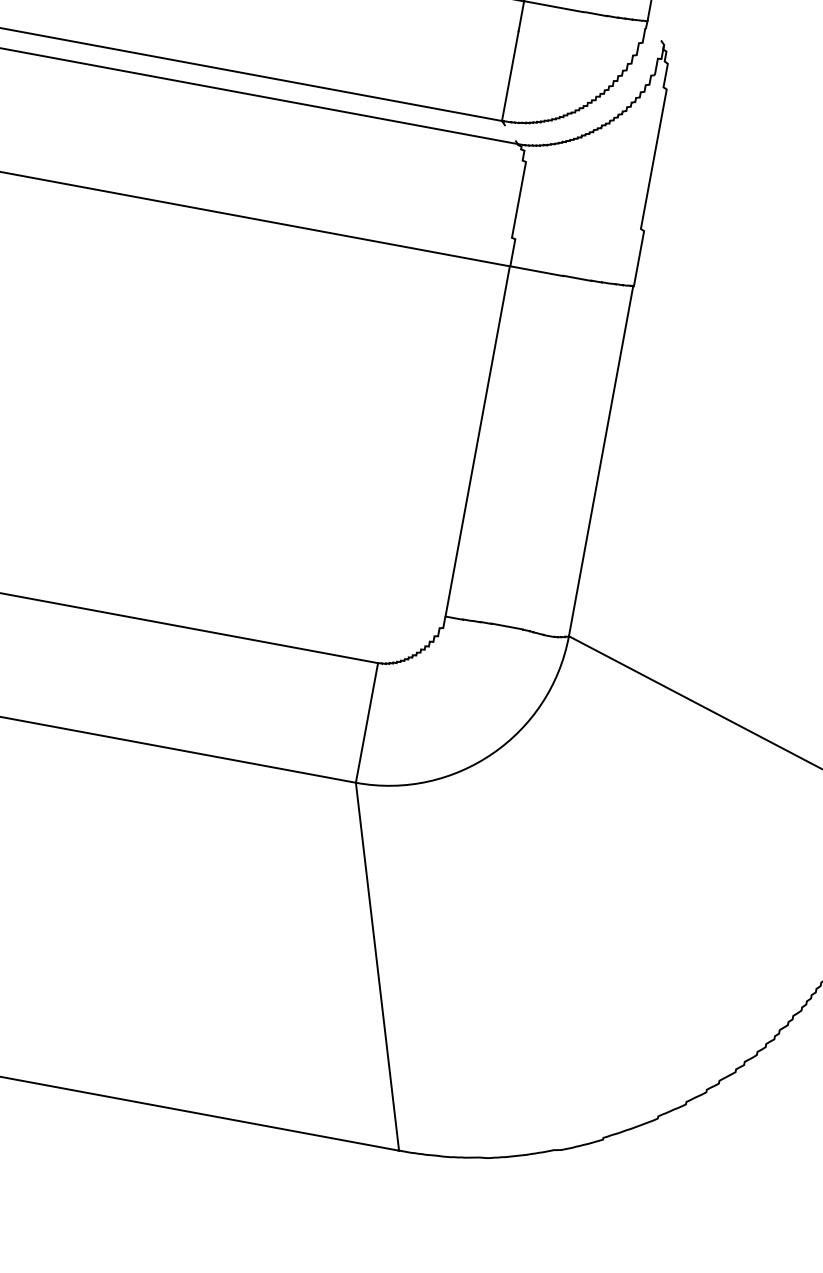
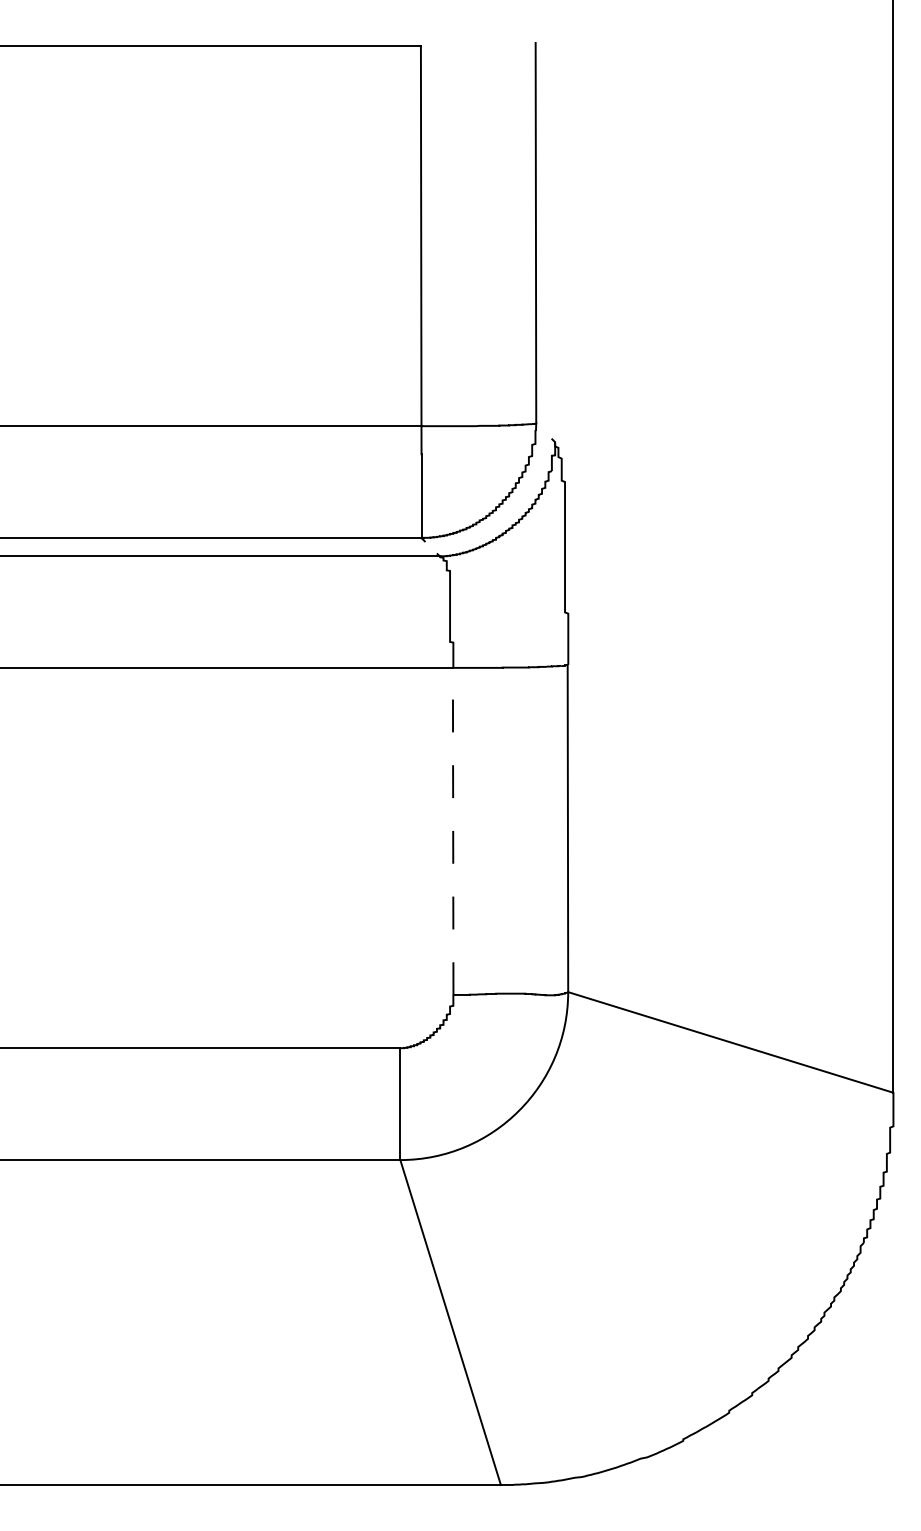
line: (478, 441) -> (453, 831), solid -> dashed

